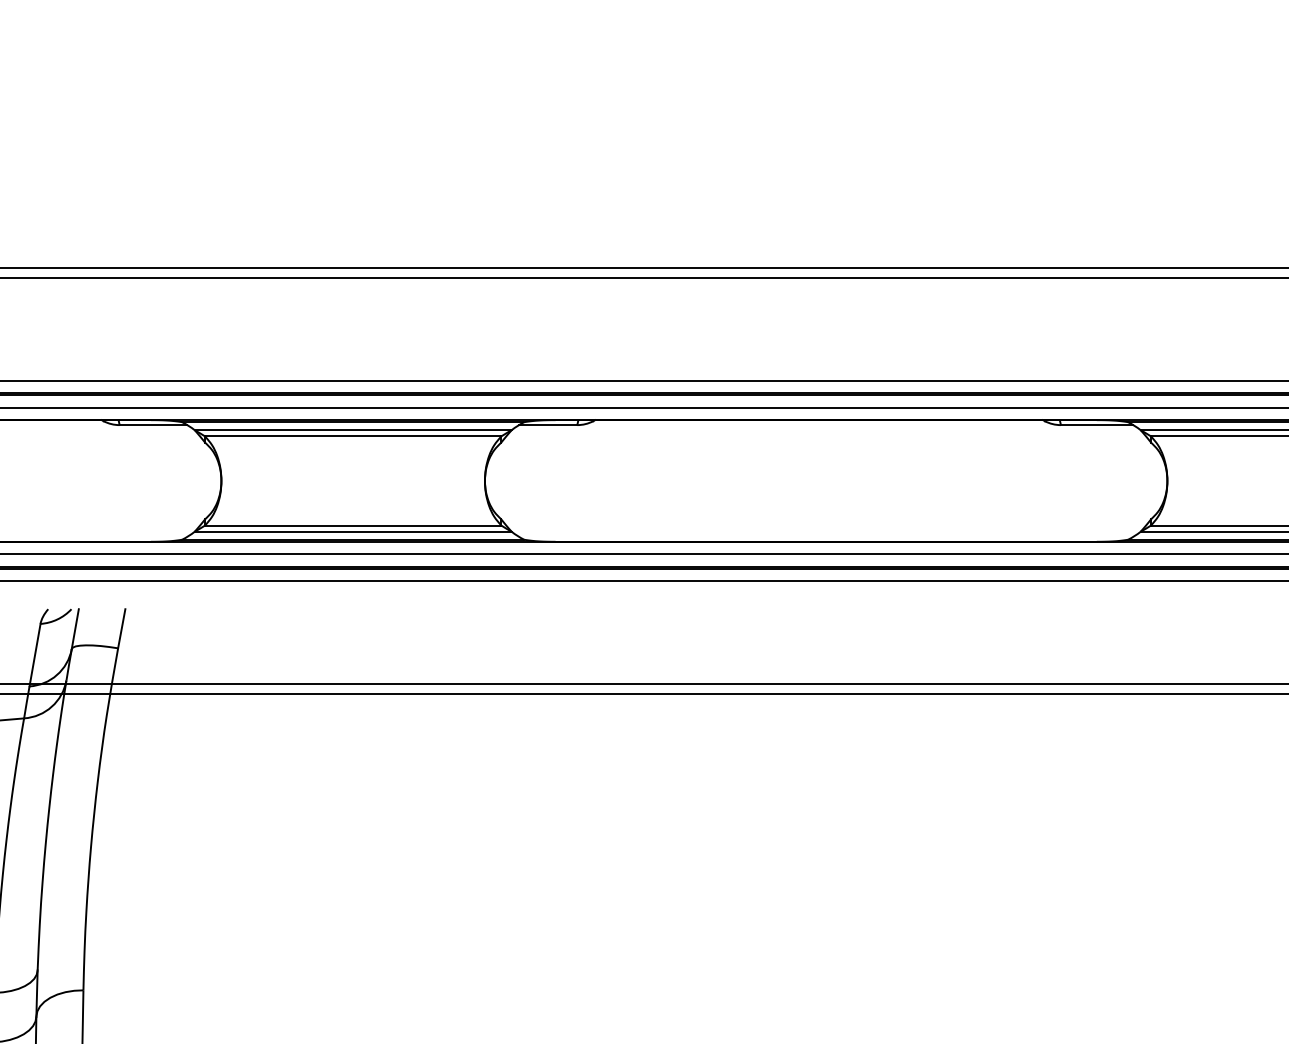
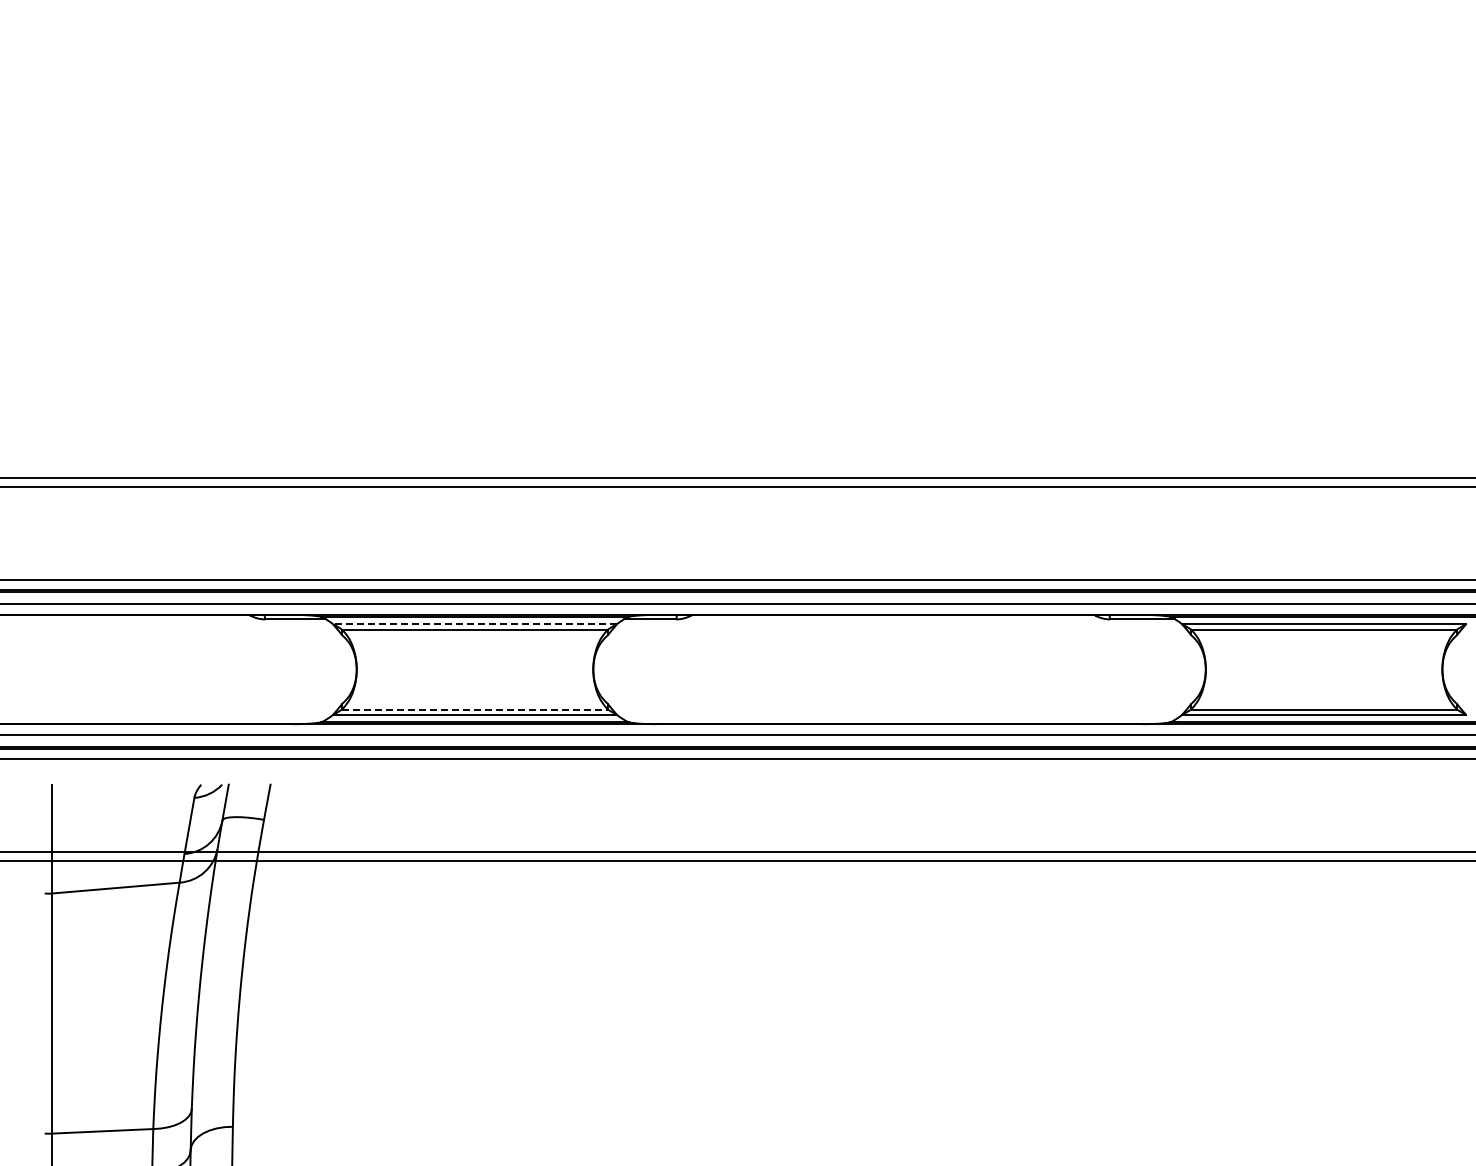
line: (352, 430) -> (474, 624), solid -> dashed
line: (353, 525) -> (475, 709), solid -> dashed

